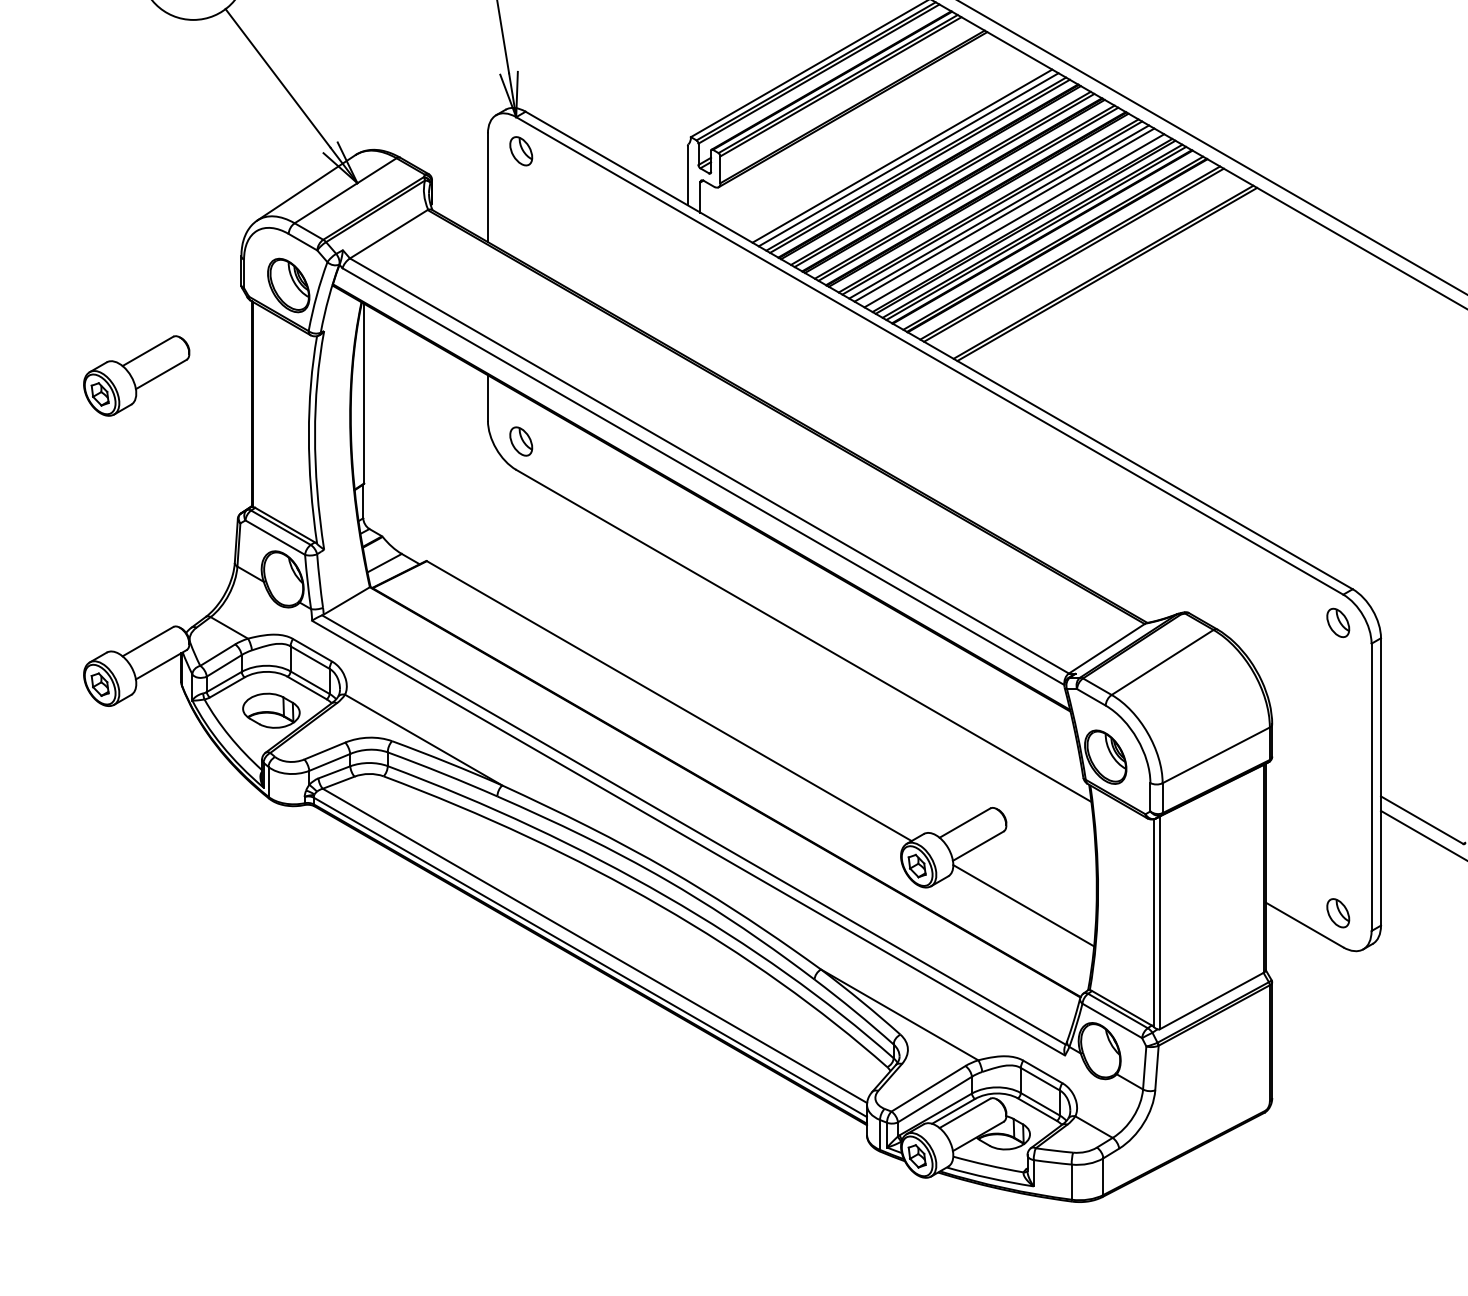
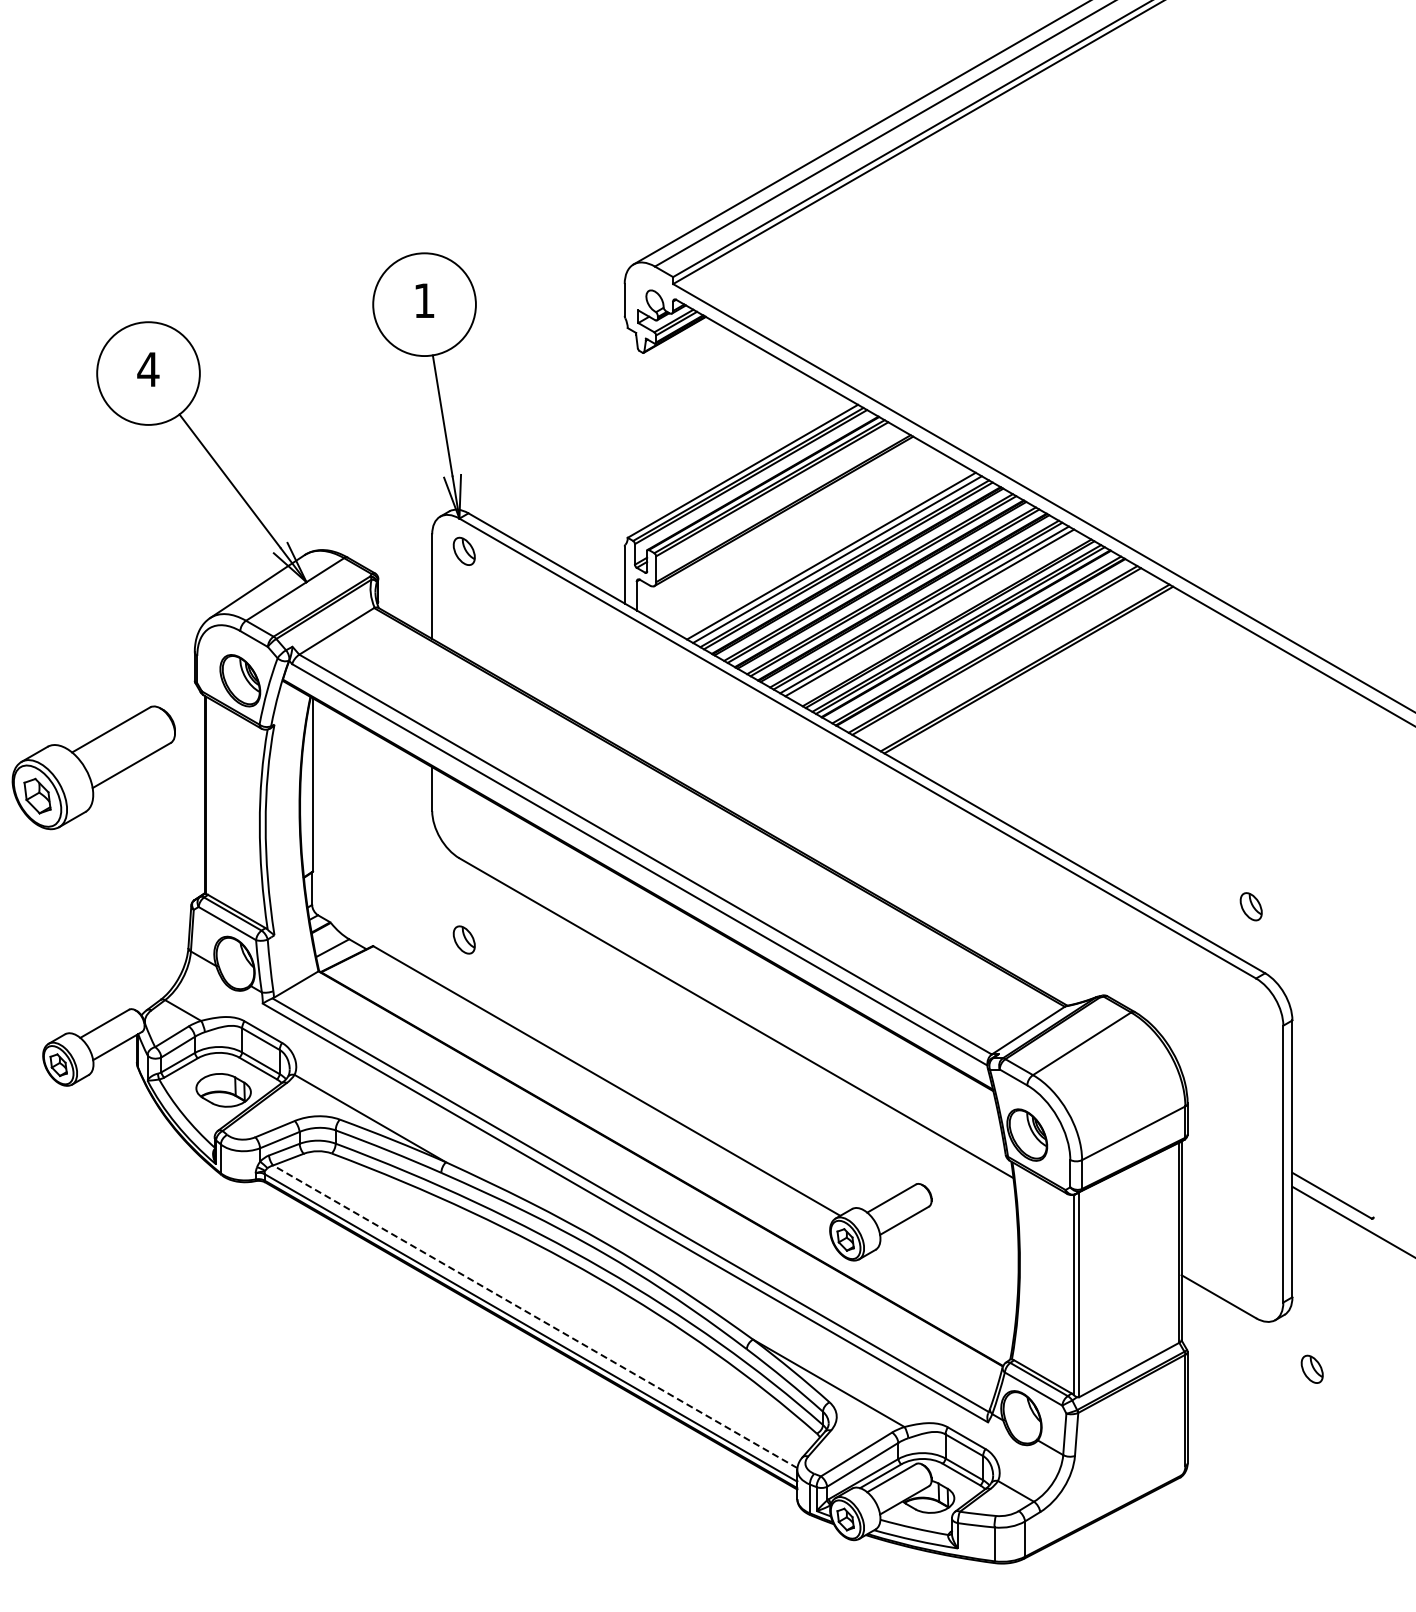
line: (1013, 220) -> (938, 618), removed
part: (136, 375) -> (93, 767), size x1.6
part: (520, 441) -> (463, 939), moved
part: (1337, 622) -> (1250, 906), moved
line: (1023, 905) -> (948, 1277), removed
part: (1337, 912) -> (1311, 1368), moved
line: (595, 945) -> (535, 1316), solid -> dashed

